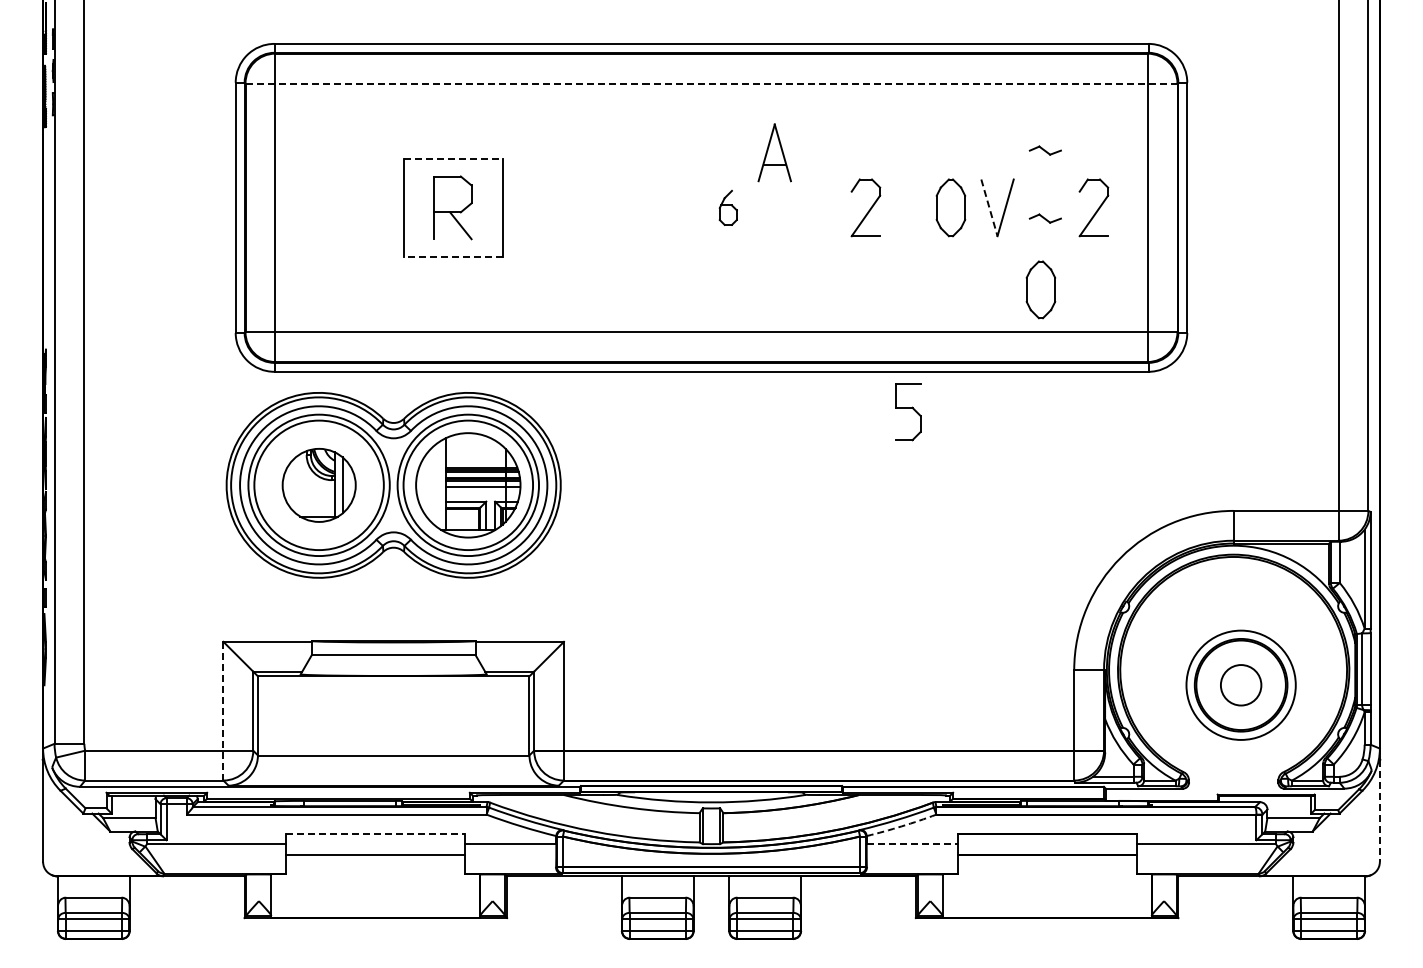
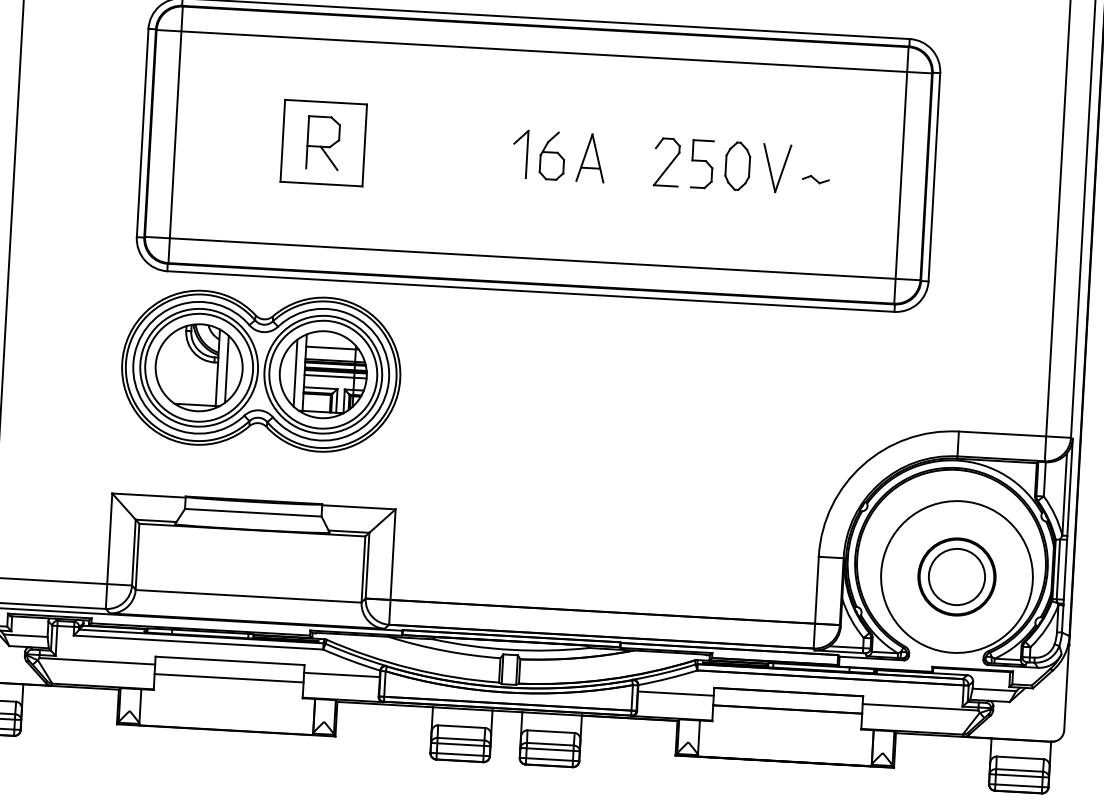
line: (711, 83) -> (544, 51), dashed -> solid
part: (1044, 150) -> (818, 122), removed
part: (774, 152) -> (590, 157), moved
line: (453, 158) -> (326, 102), dashed -> solid
part: (697, 207) -> (526, 154), added
part: (728, 207) -> (552, 155), size x1.67
part: (1093, 207) -> (856, 172), removed
line: (989, 208) -> (769, 168), dashed -> solid
line: (452, 257) -> (320, 184), dashed -> solid
part: (1040, 289) -> (808, 238), removed
part: (908, 412) -> (702, 164), moved
line: (477, 452) -> (332, 347), added
part: (319, 485) -> (199, 367), size x1.43
line: (434, 485) -> (295, 373), added
circle: (1240, 685) -> (956, 577), size x1.67
circle: (1241, 685) -> (957, 577), size x1.67
line: (223, 710) -> (109, 550), dashed -> solid
line: (1379, 811) -> (1066, 688), dashed -> solid
arc: (901, 826) -> (667, 678), dashed -> solid
line: (375, 834) -> (229, 660), dashed -> solid
line: (912, 843) -> (676, 693), dashed -> solid

